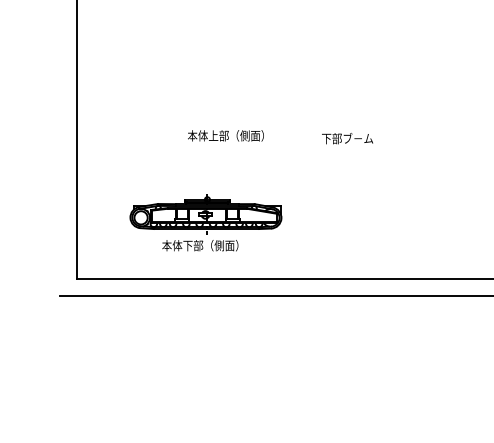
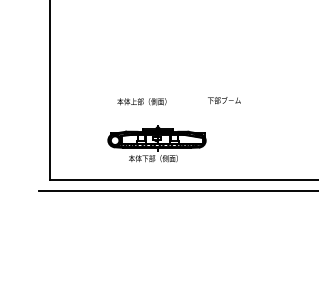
text: (225, 135) -> (141, 101), moved
text: (347, 138) -> (224, 100), moved
part: (205, 222) -> (156, 143), moved

